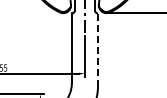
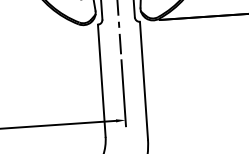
line: (97, 50) -> (143, 81), dashed -> solid

